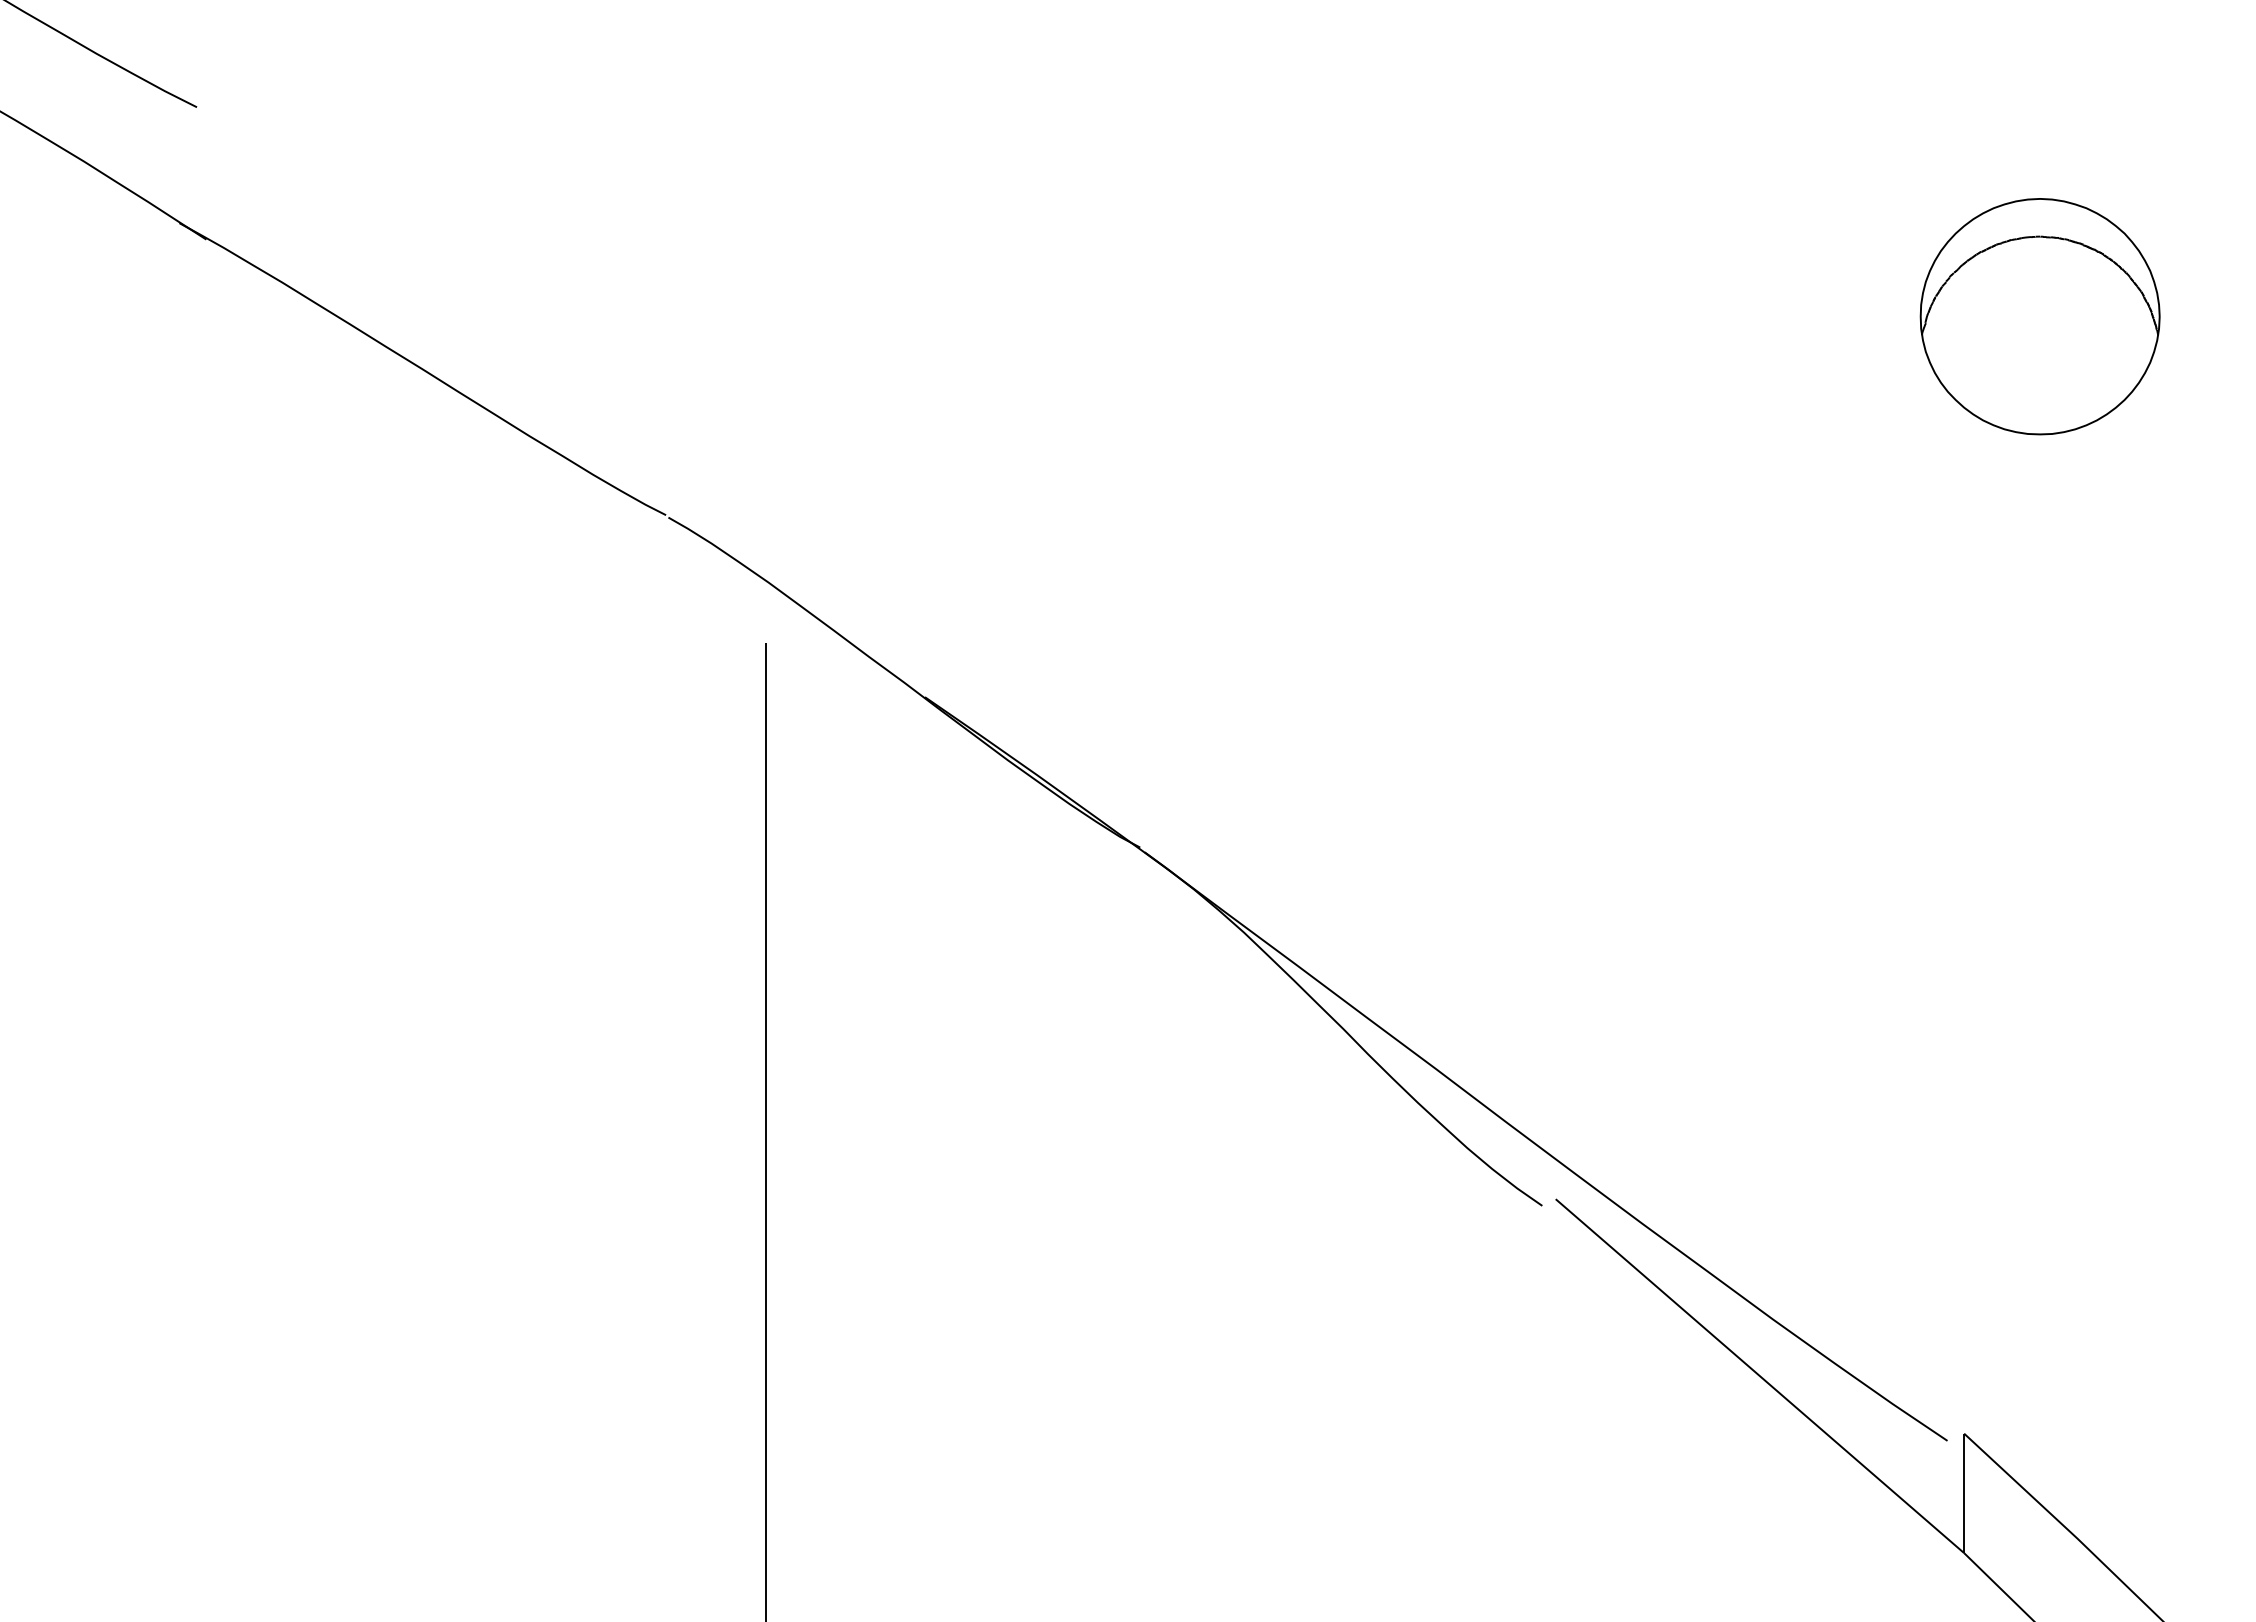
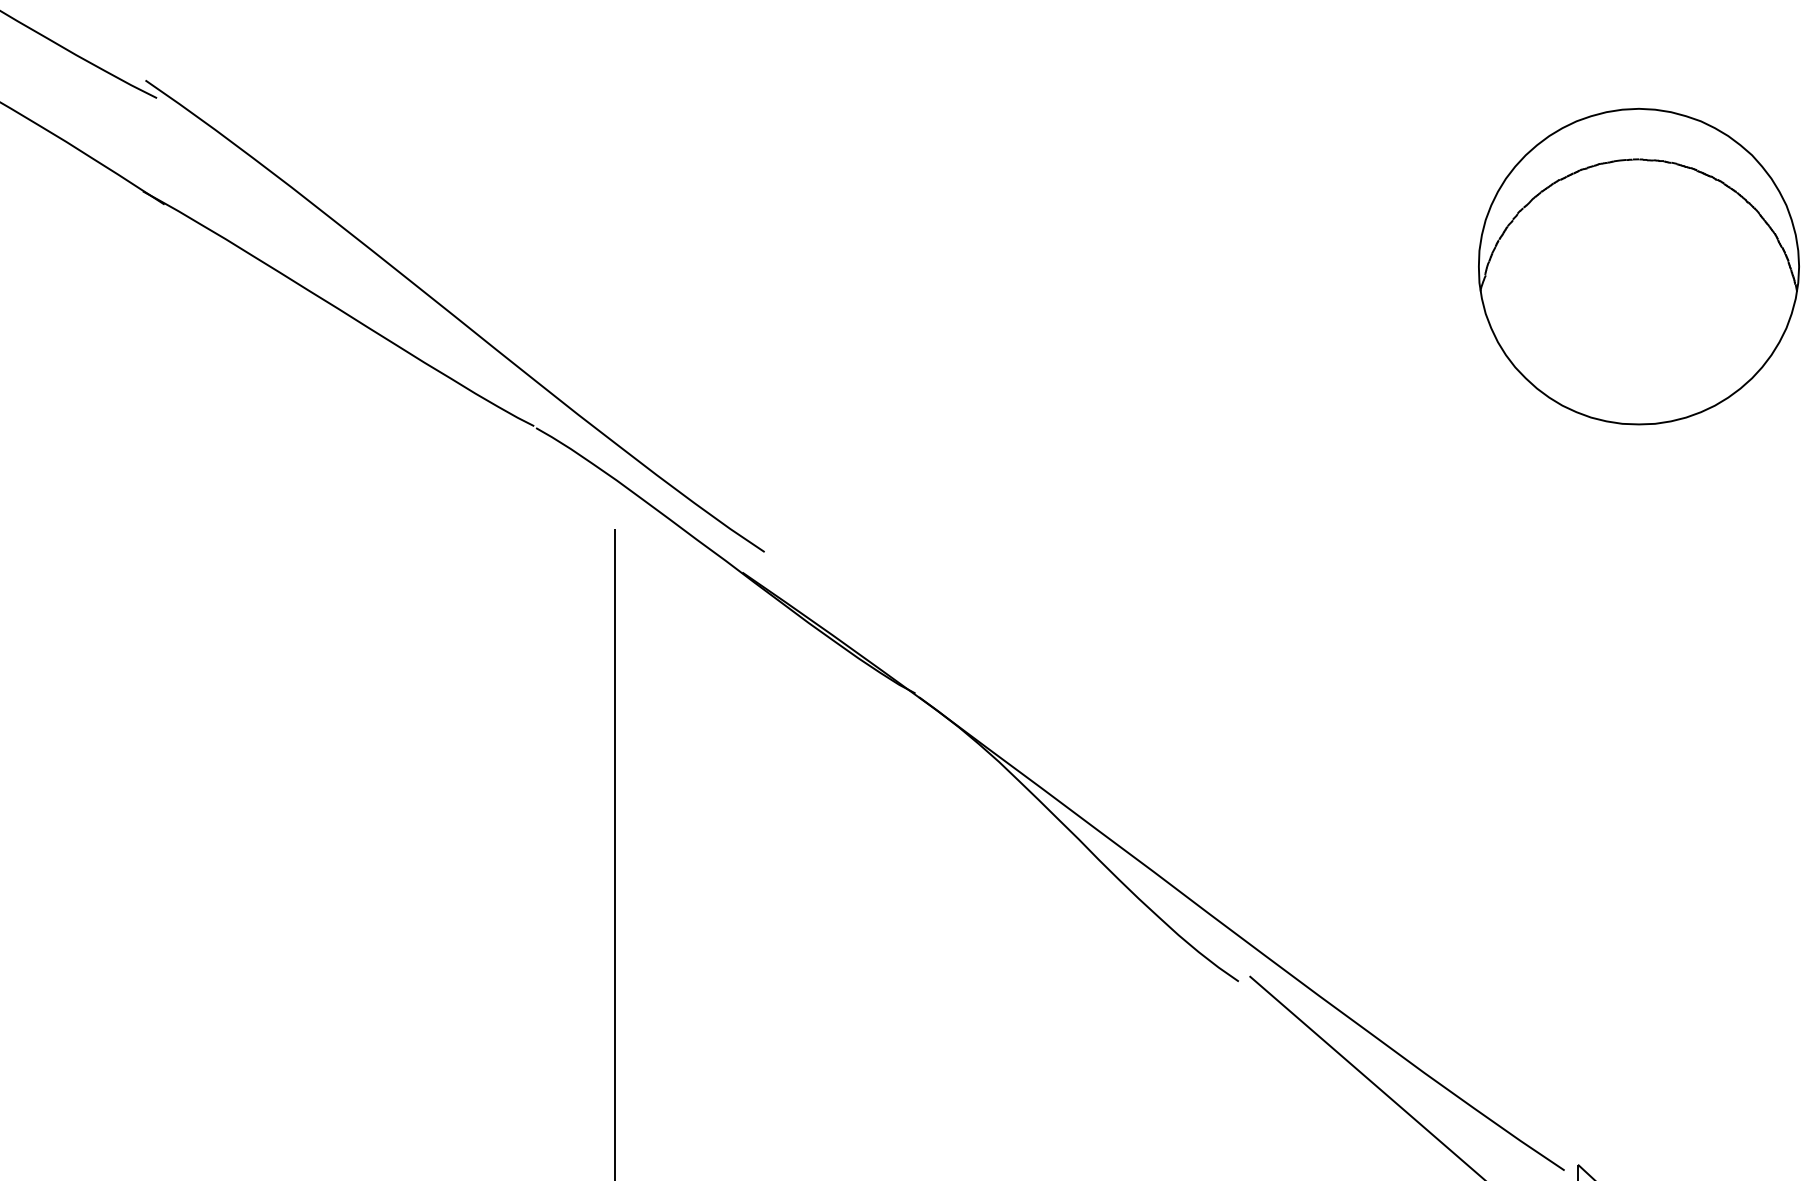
part: (2040, 316) -> (1639, 266), size x1.67
curve: (567, 378) -> (454, 316), added

